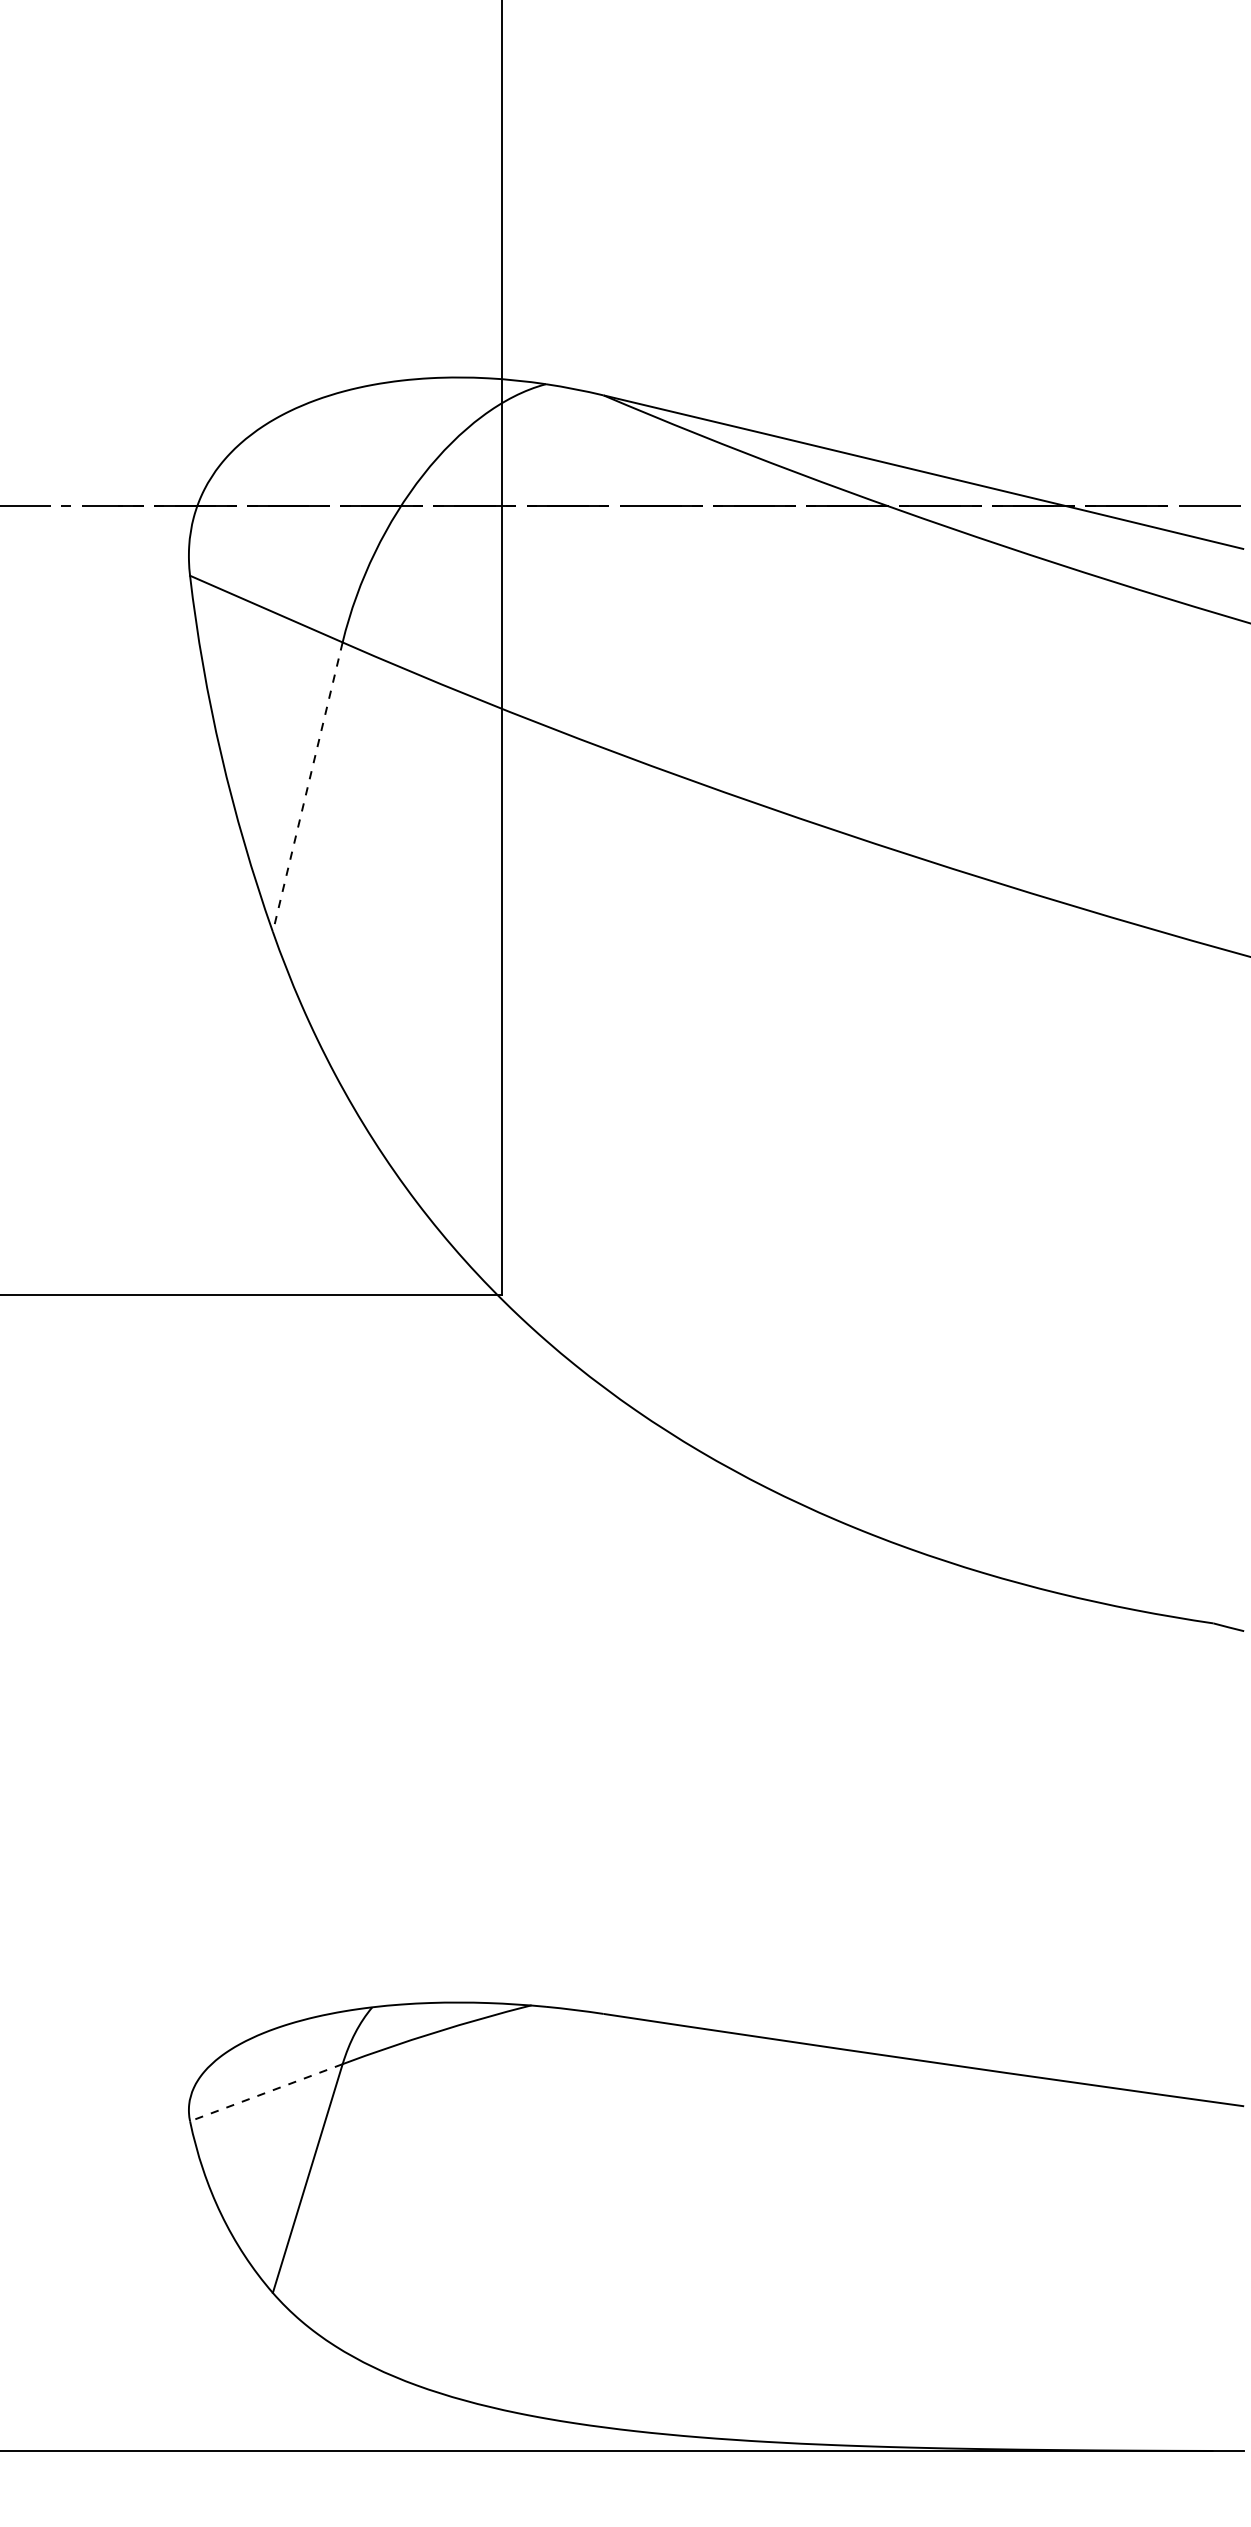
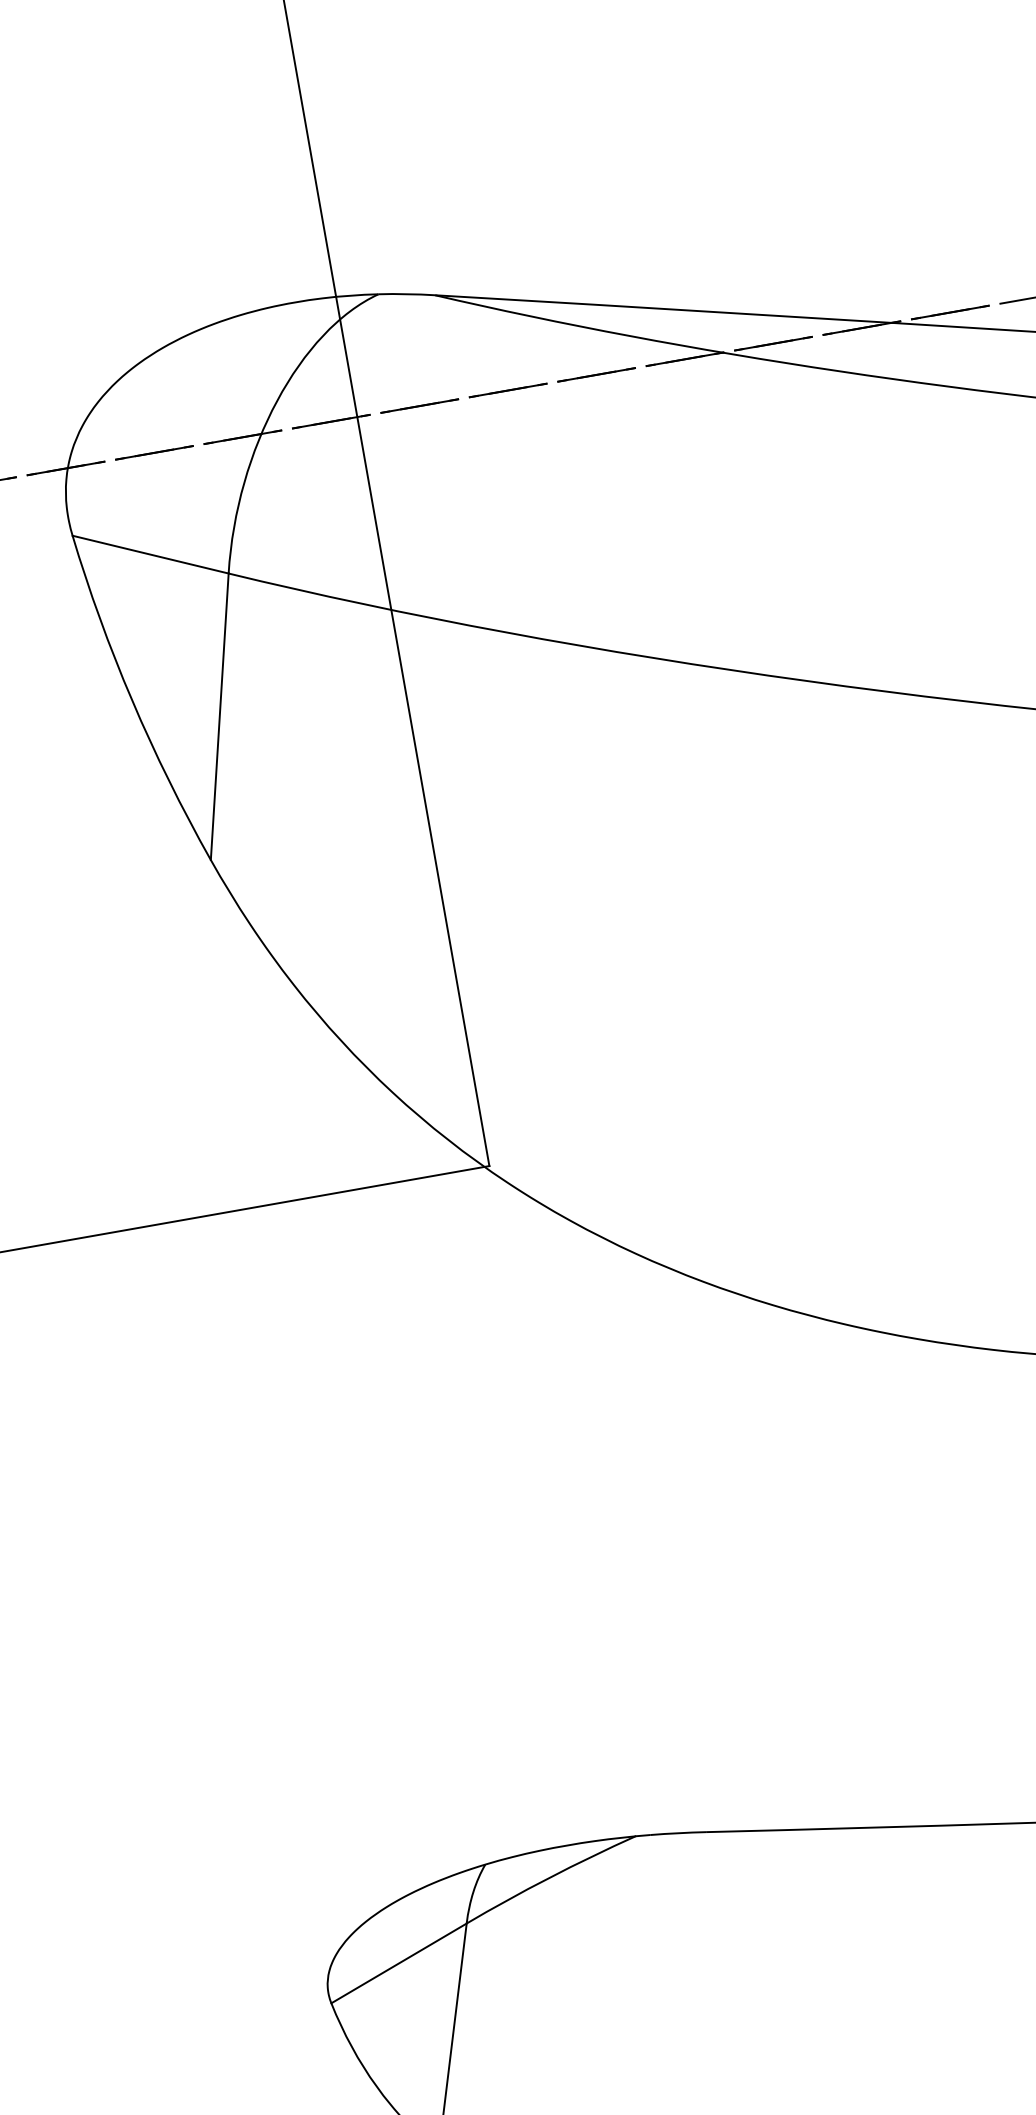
line: (307, 787) -> (219, 717), dashed -> solid
line: (265, 2092) -> (398, 1963), dashed -> solid

